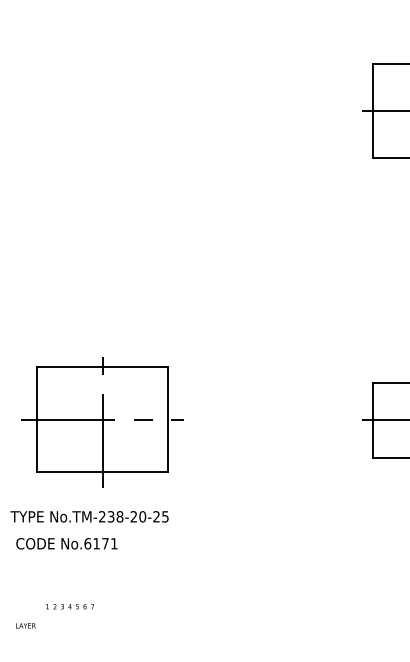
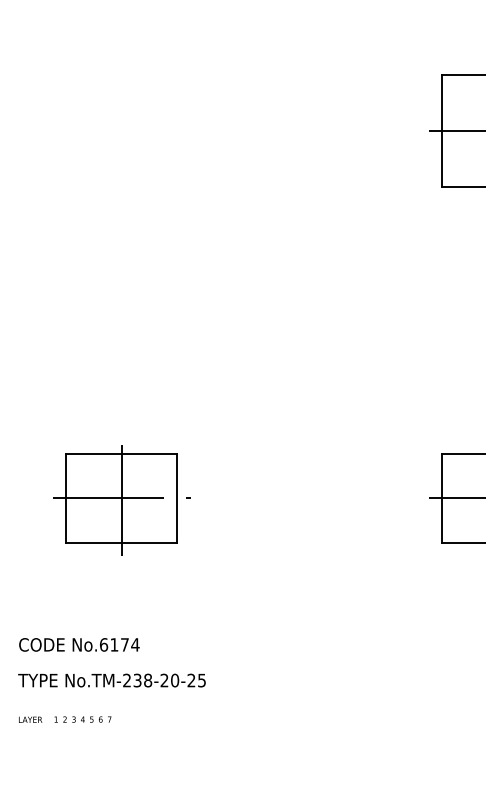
part: (102, 421) -> (121, 499), size x0.71
text: (89, 516) -> (111, 680), moved
text: (113, 543) -> (134, 644), No.6171 -> No.6174
text: (25, 625) -> (30, 719), moved

